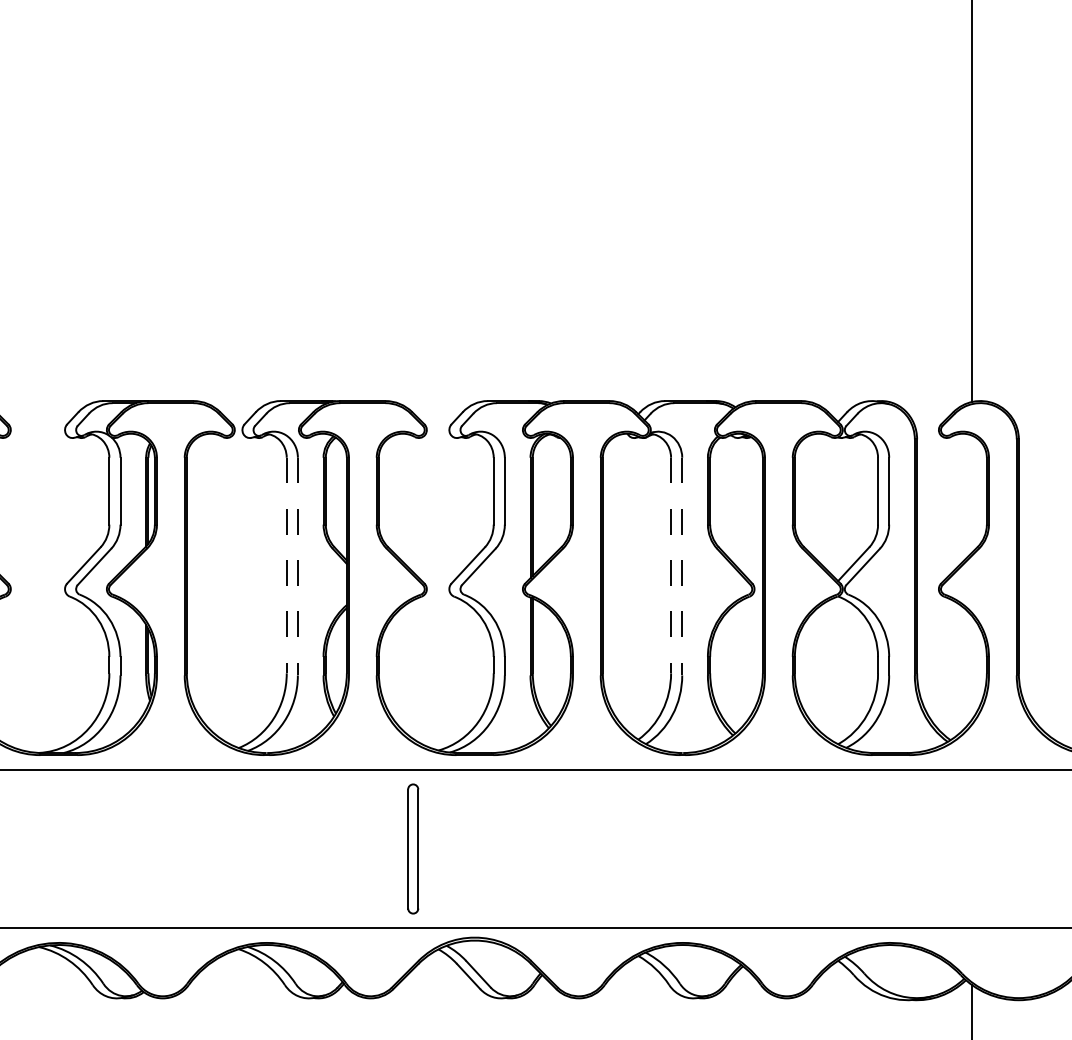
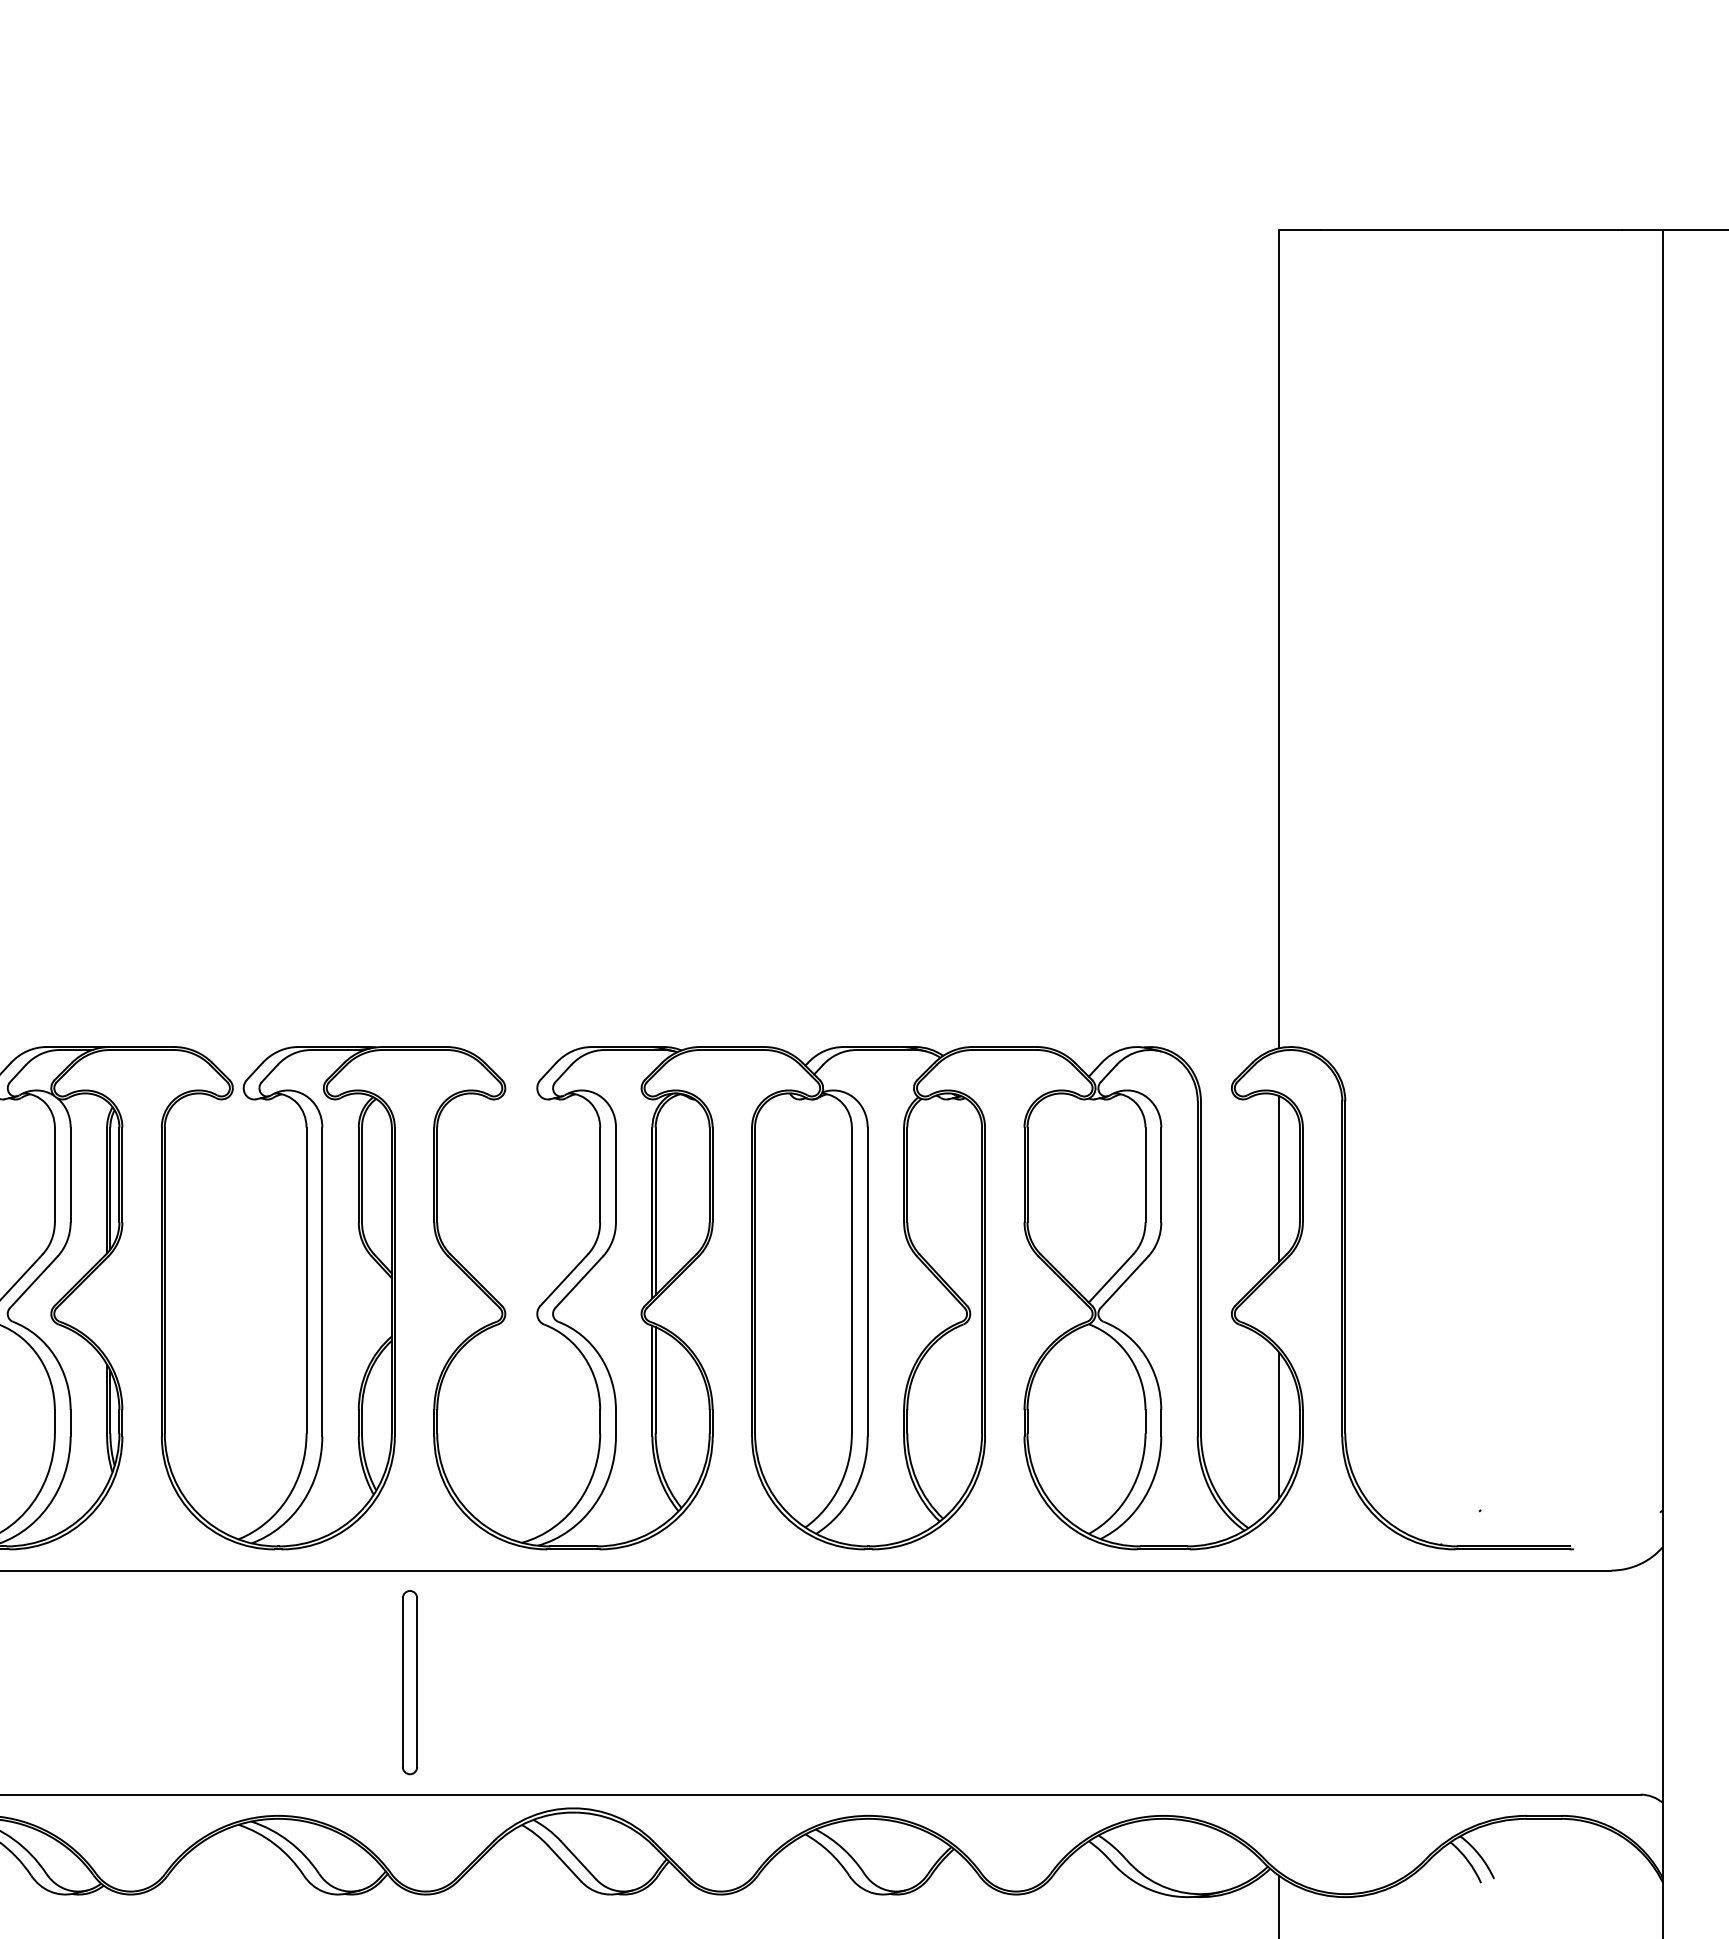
line: (972, 493) -> (1279, 1178), added
line: (286, 565) -> (306, 1280), dashed -> solid
line: (670, 565) -> (851, 1280), dashed -> solid
line: (297, 567) -> (322, 1282), dashed -> solid
line: (682, 567) -> (867, 1282), dashed -> solid
line: (972, 667) -> (1279, 1425), added
part: (413, 848) -> (410, 1682), moved

